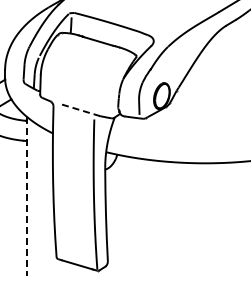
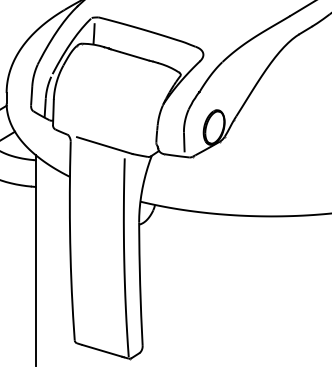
line: (79, 109) -> (105, 145), dashed -> solid
line: (26, 196) -> (34, 260), dashed -> solid

